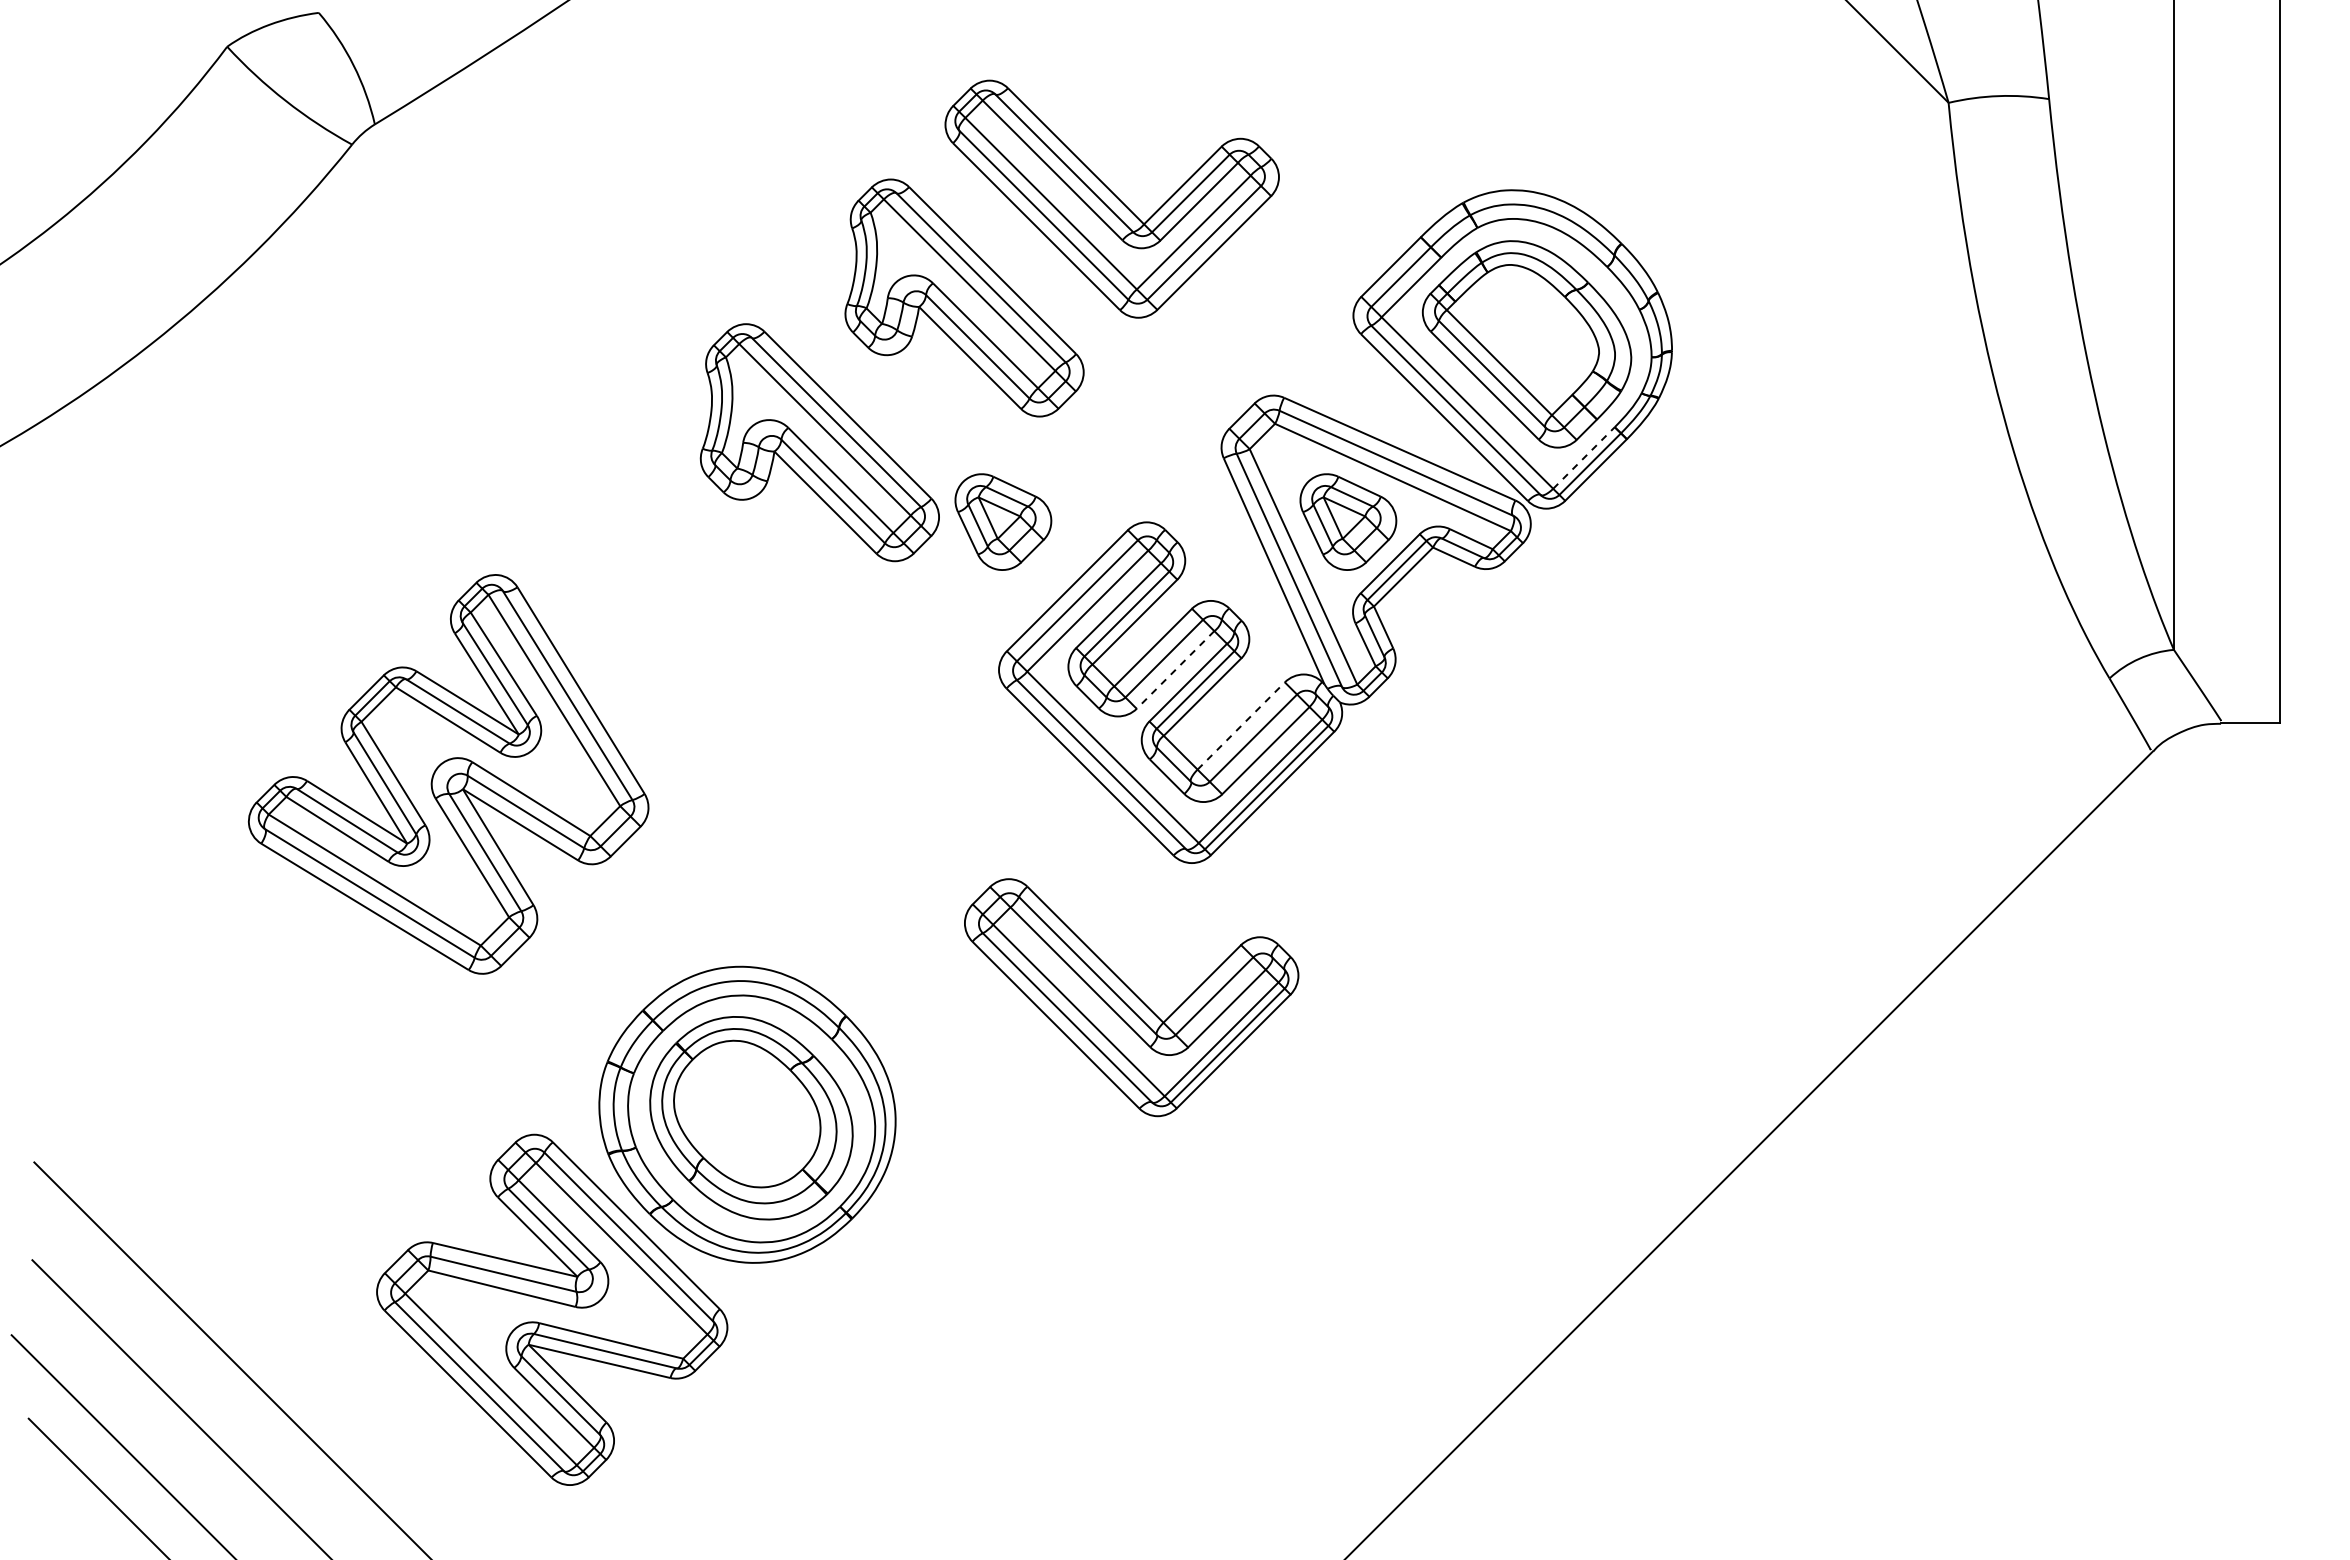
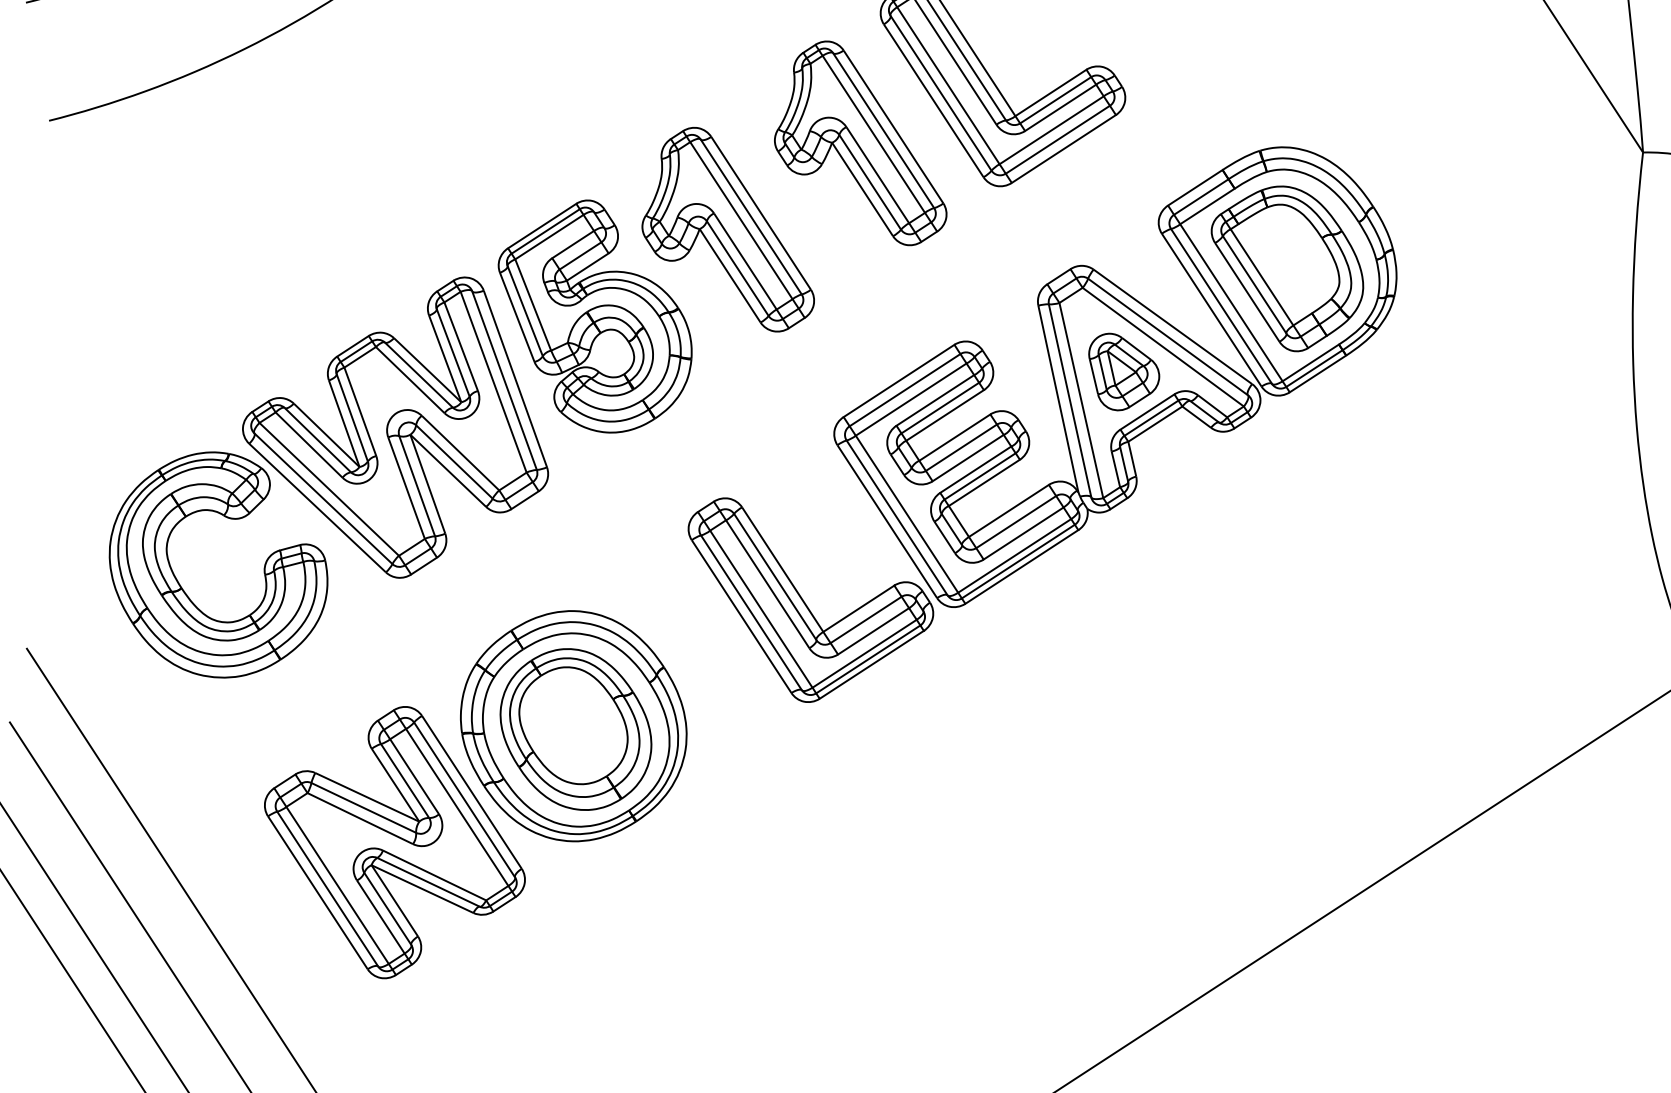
line: (1584, 458) -> (1311, 363), dashed -> solid
part: (1003, 521) -> (861, 318), removed
part: (664, 589) -> (594, 315), added
line: (1175, 669) -> (968, 457), dashed -> solid
line: (1241, 726) -> (1009, 511), dashed -> solid
part: (1131, 997) -> (803, 607), moved
part: (215, 1044) -> (182, 588), added

